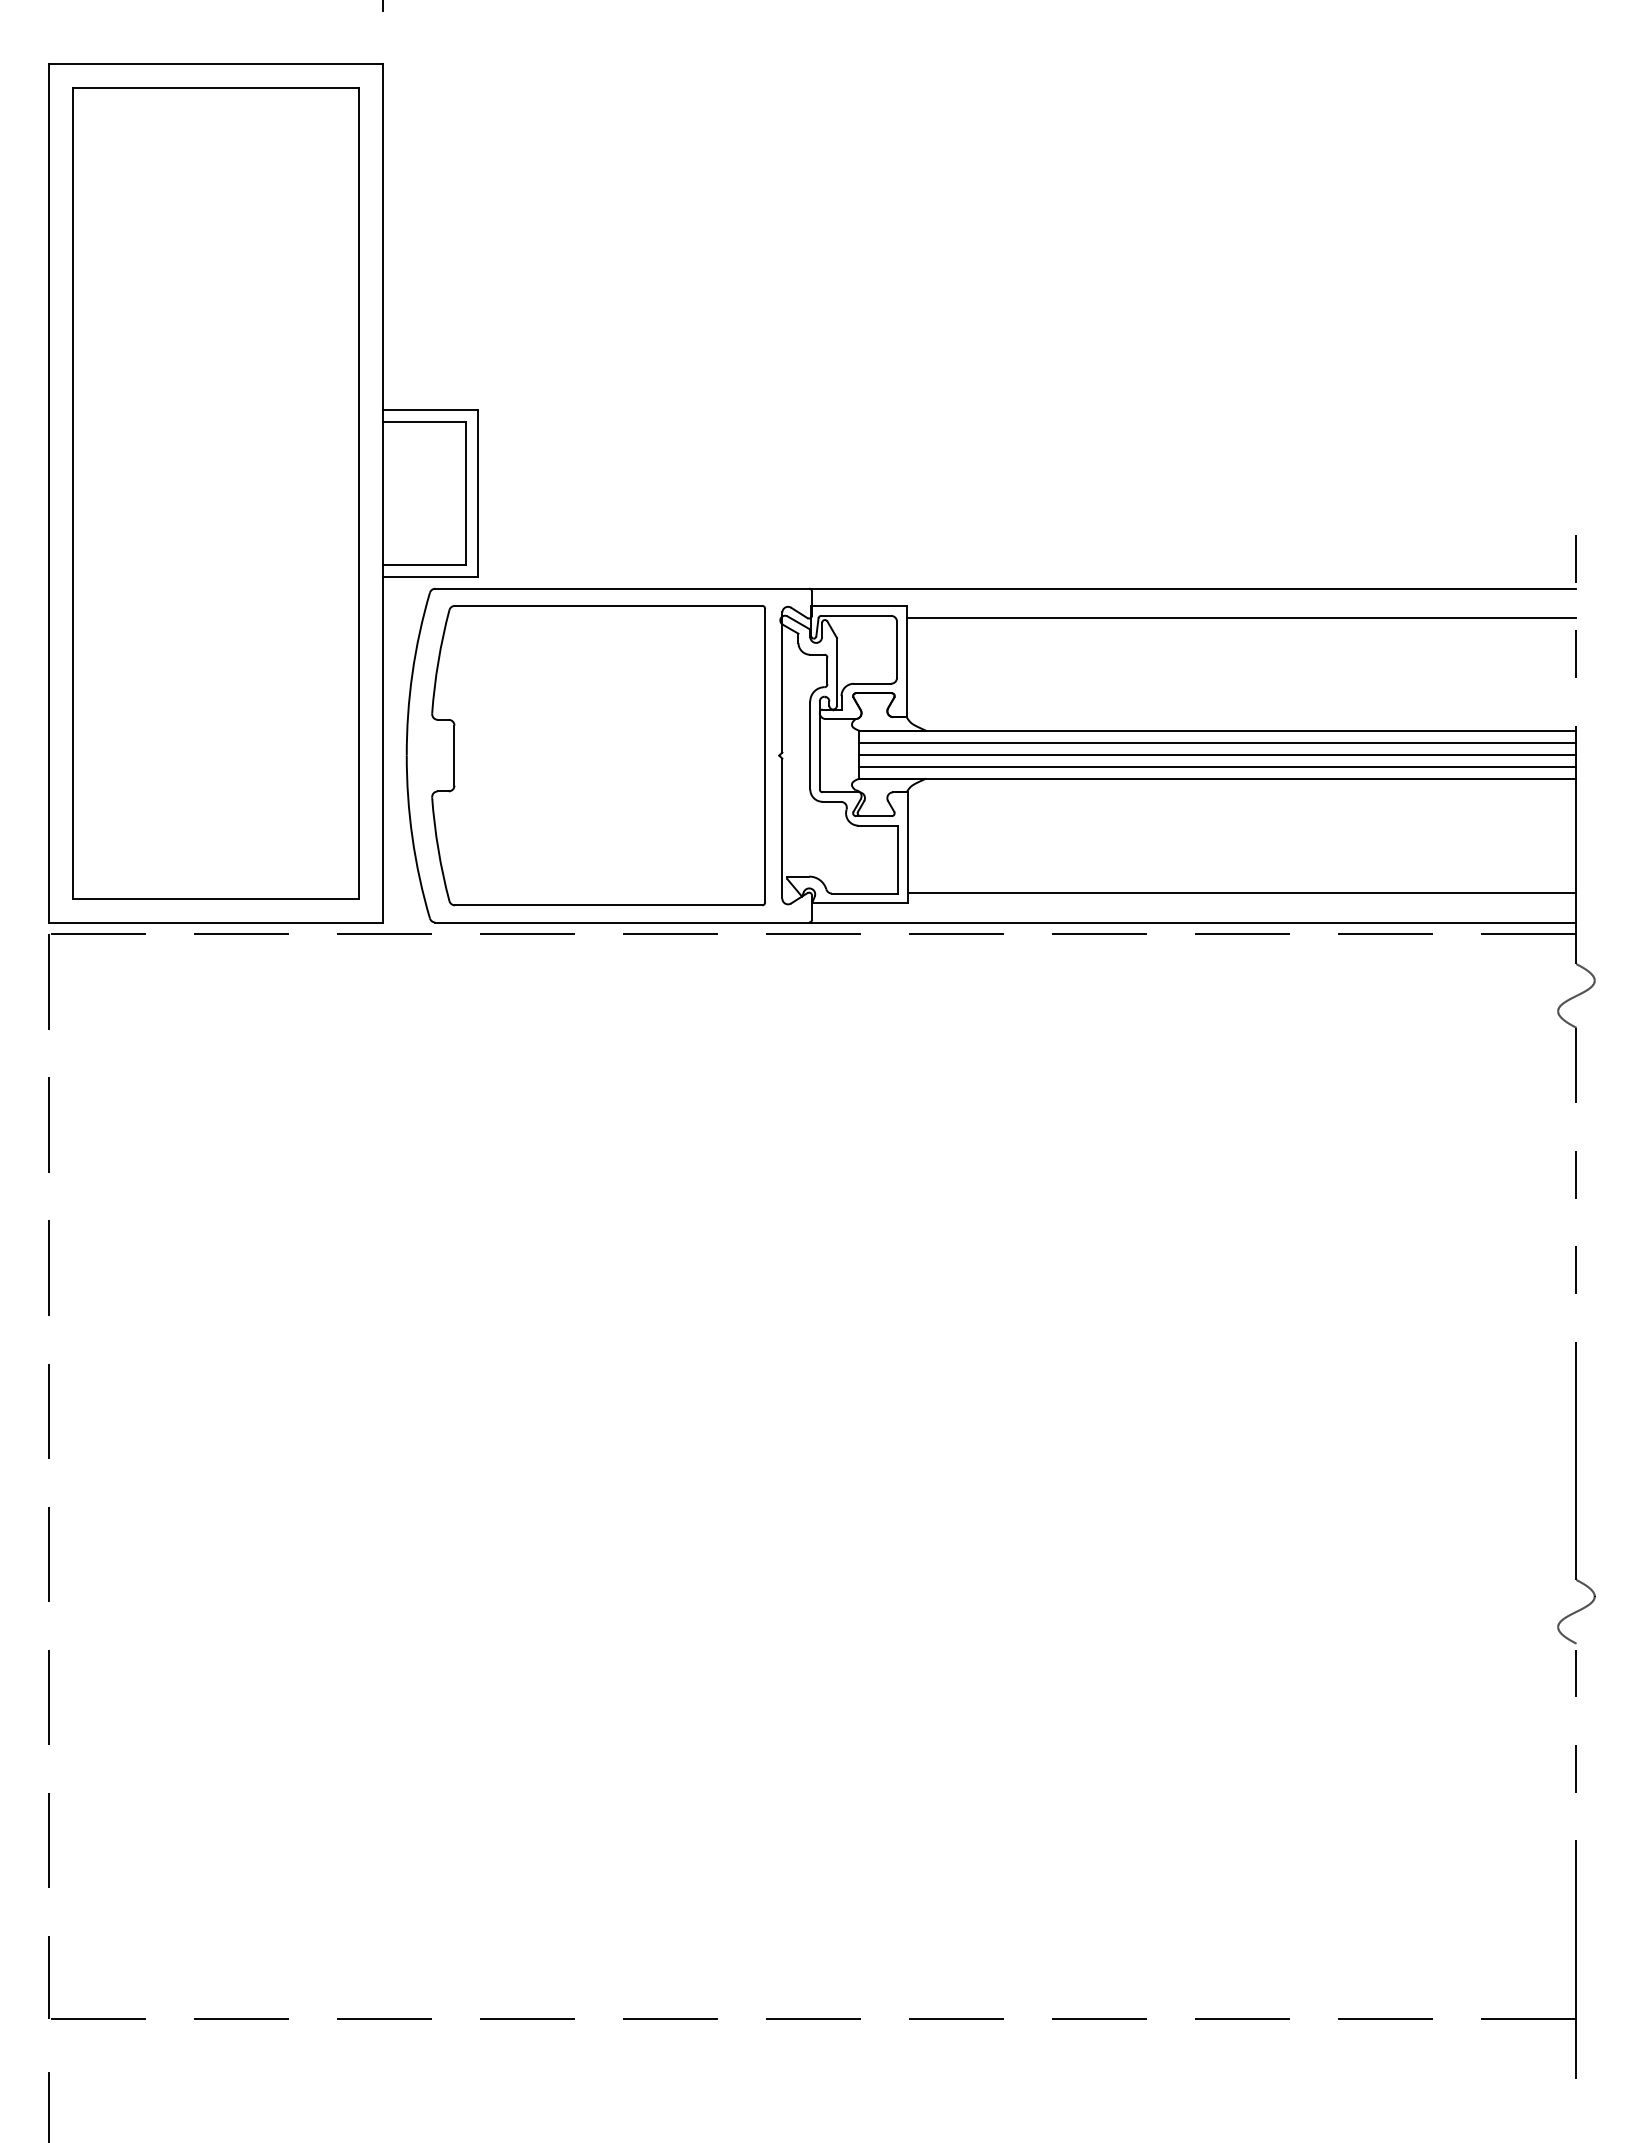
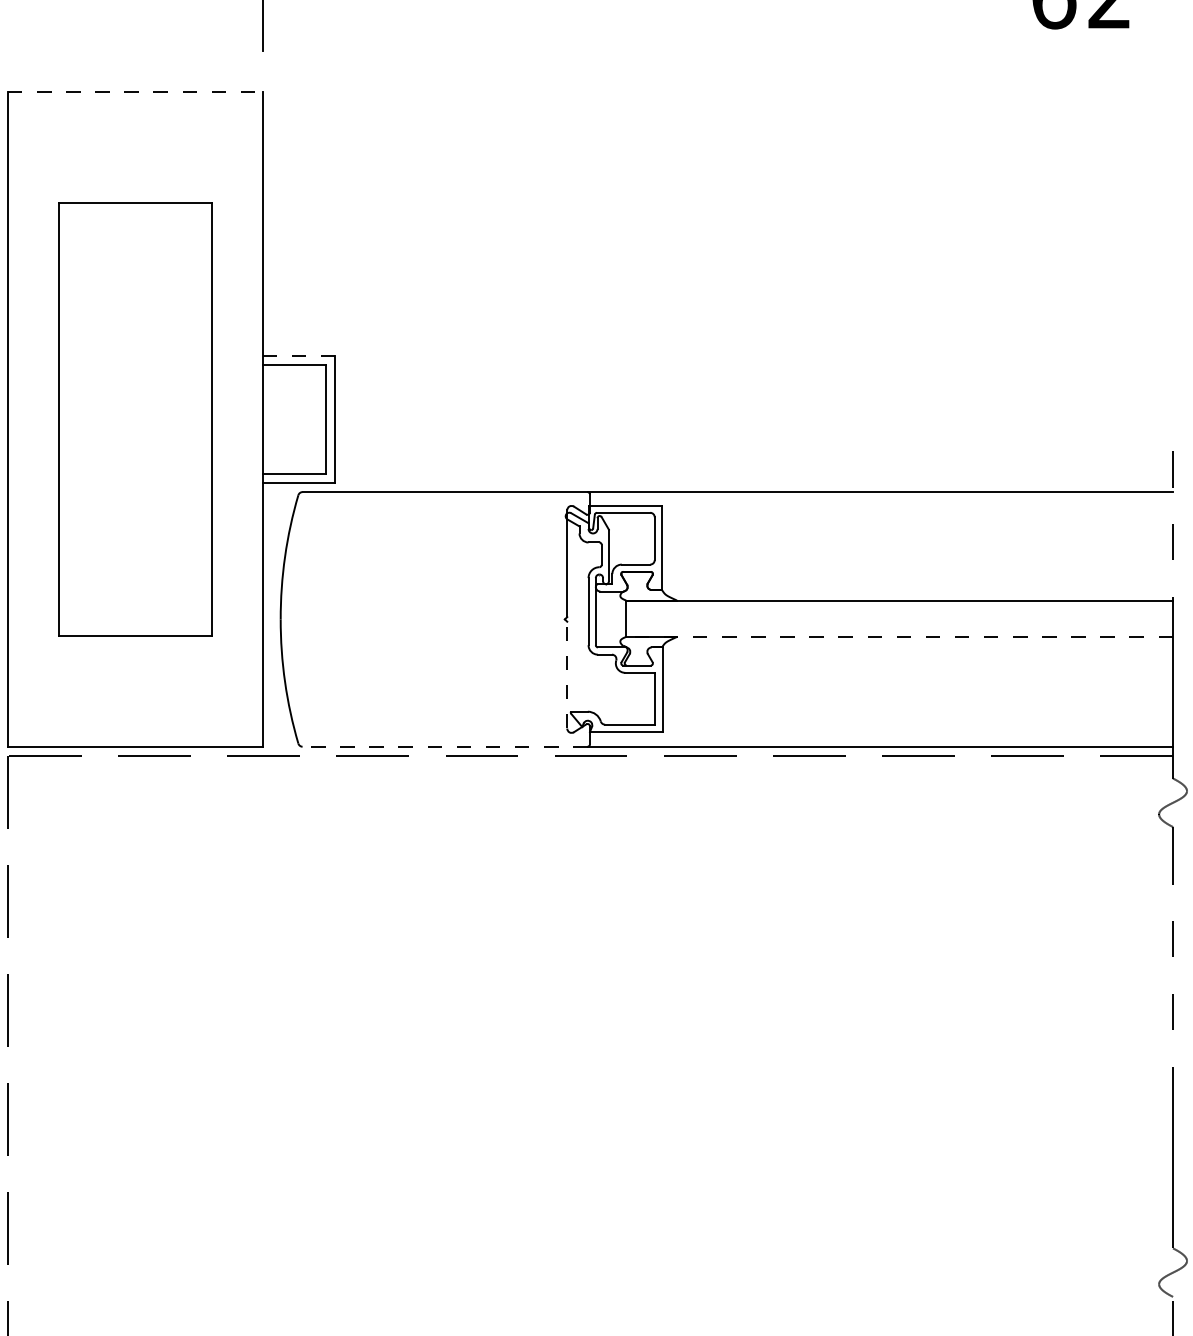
line: (216, 64) -> (135, 92), solid -> dashed
line: (430, 409) -> (298, 355), solid -> dashed
part: (215, 493) -> (134, 419), size x0.7
line: (1241, 618) -> (917, 514), removed
line: (1217, 742) -> (899, 609), removed
line: (1217, 754) -> (899, 618), removed
part: (598, 755) -> (426, 619), removed
line: (1217, 766) -> (899, 627), removed
line: (1217, 778) -> (899, 636), solid -> dashed
line: (782, 828) -> (567, 675), solid -> dashed
line: (1241, 893) -> (917, 724), removed
line: (622, 922) -> (445, 746), solid -> dashed

